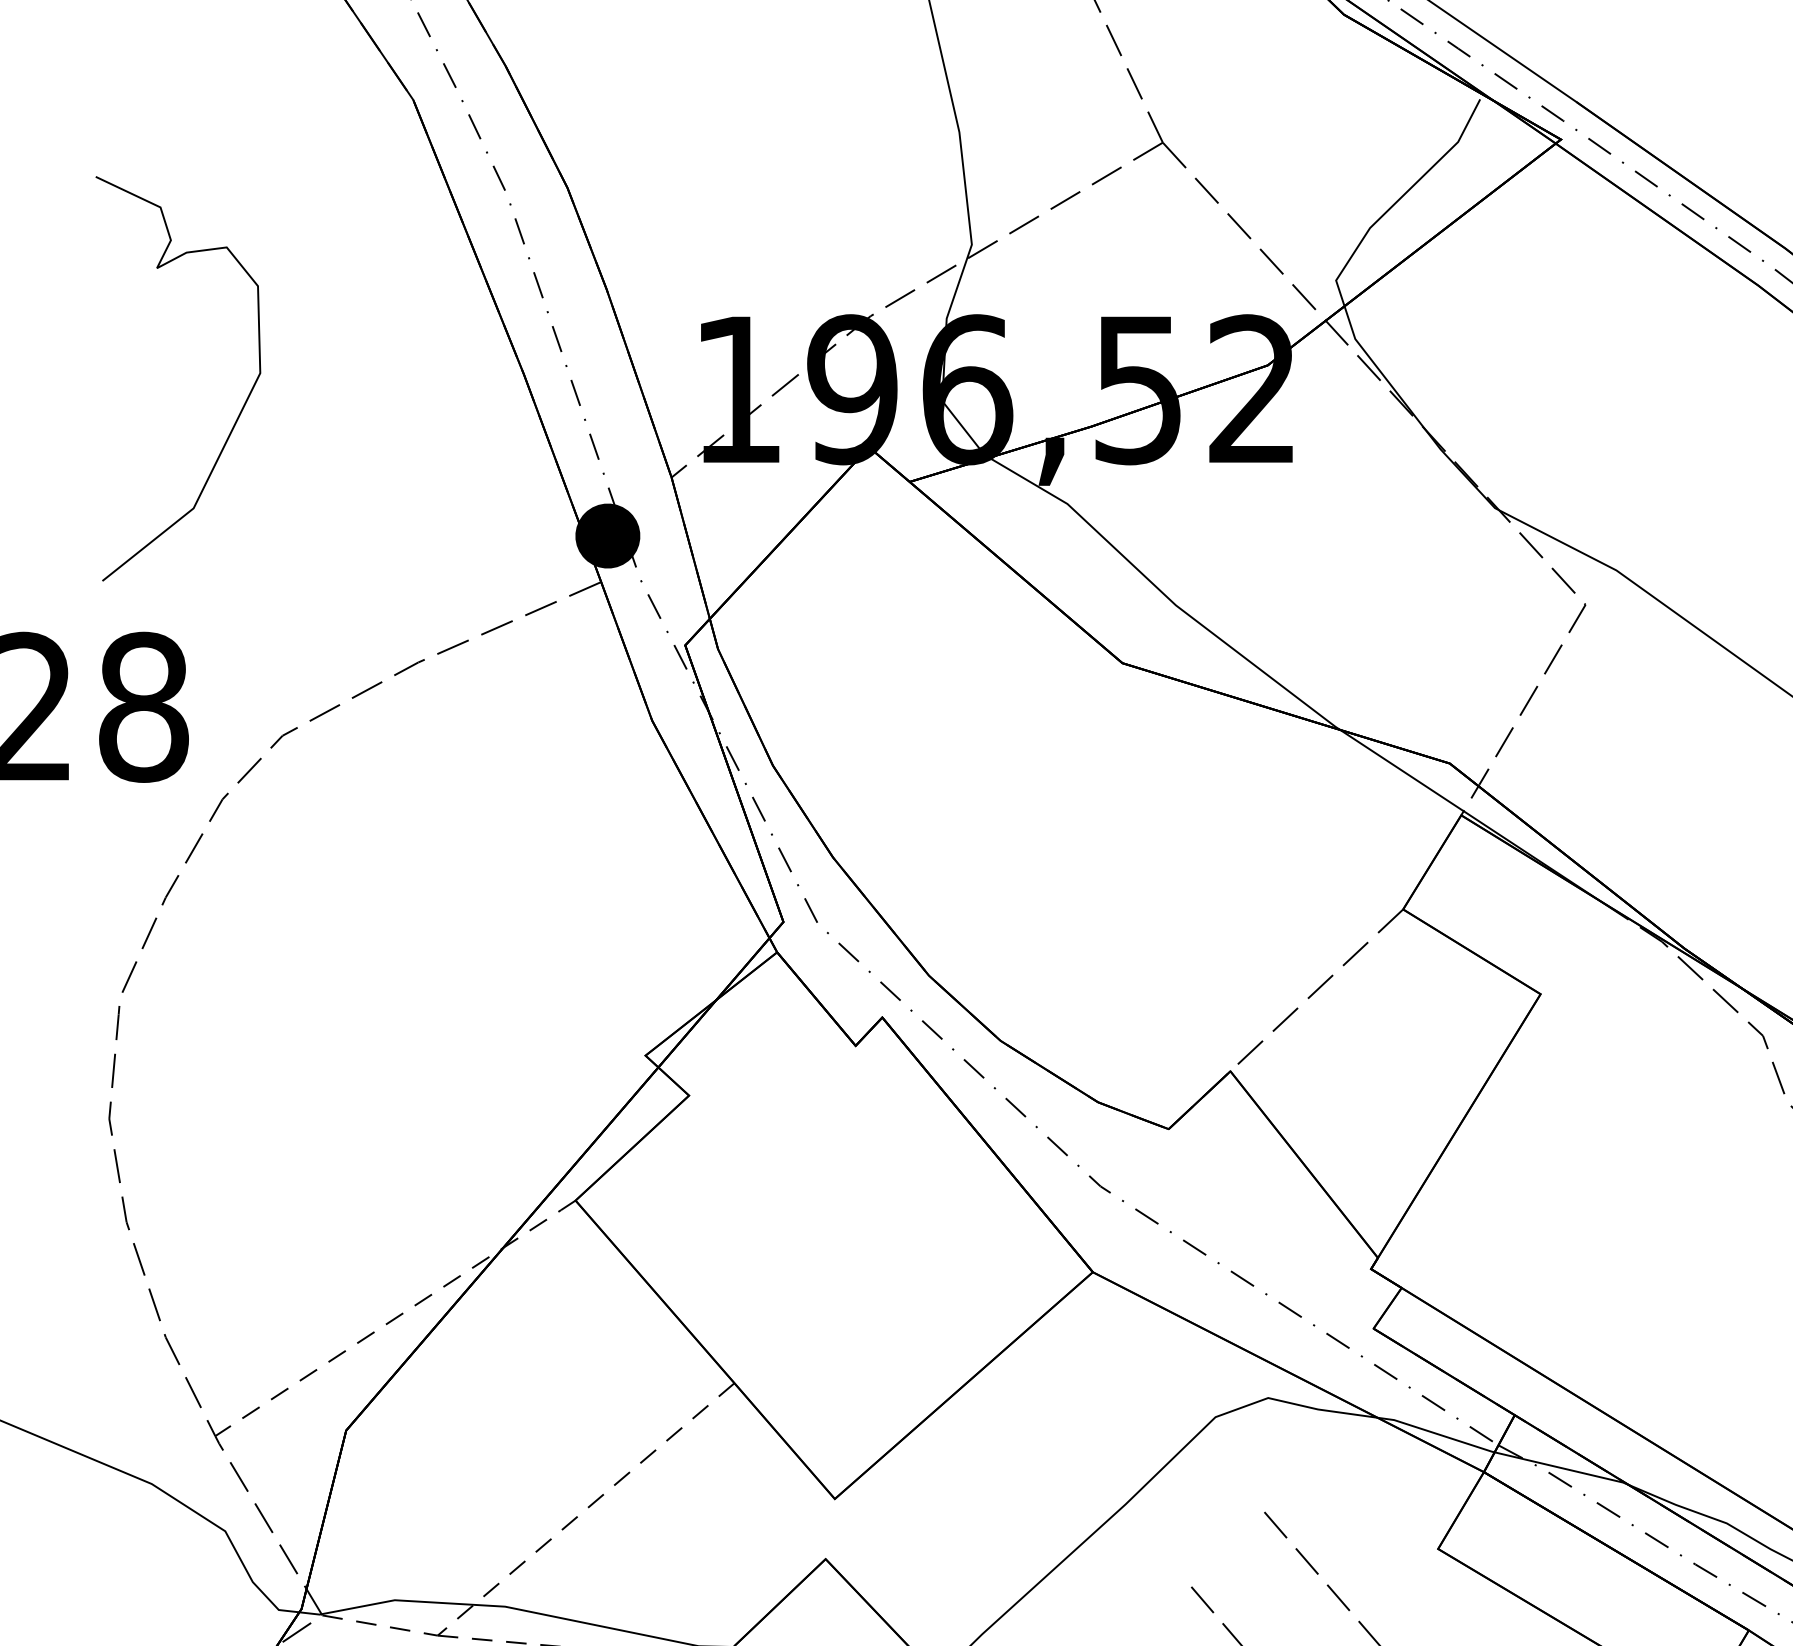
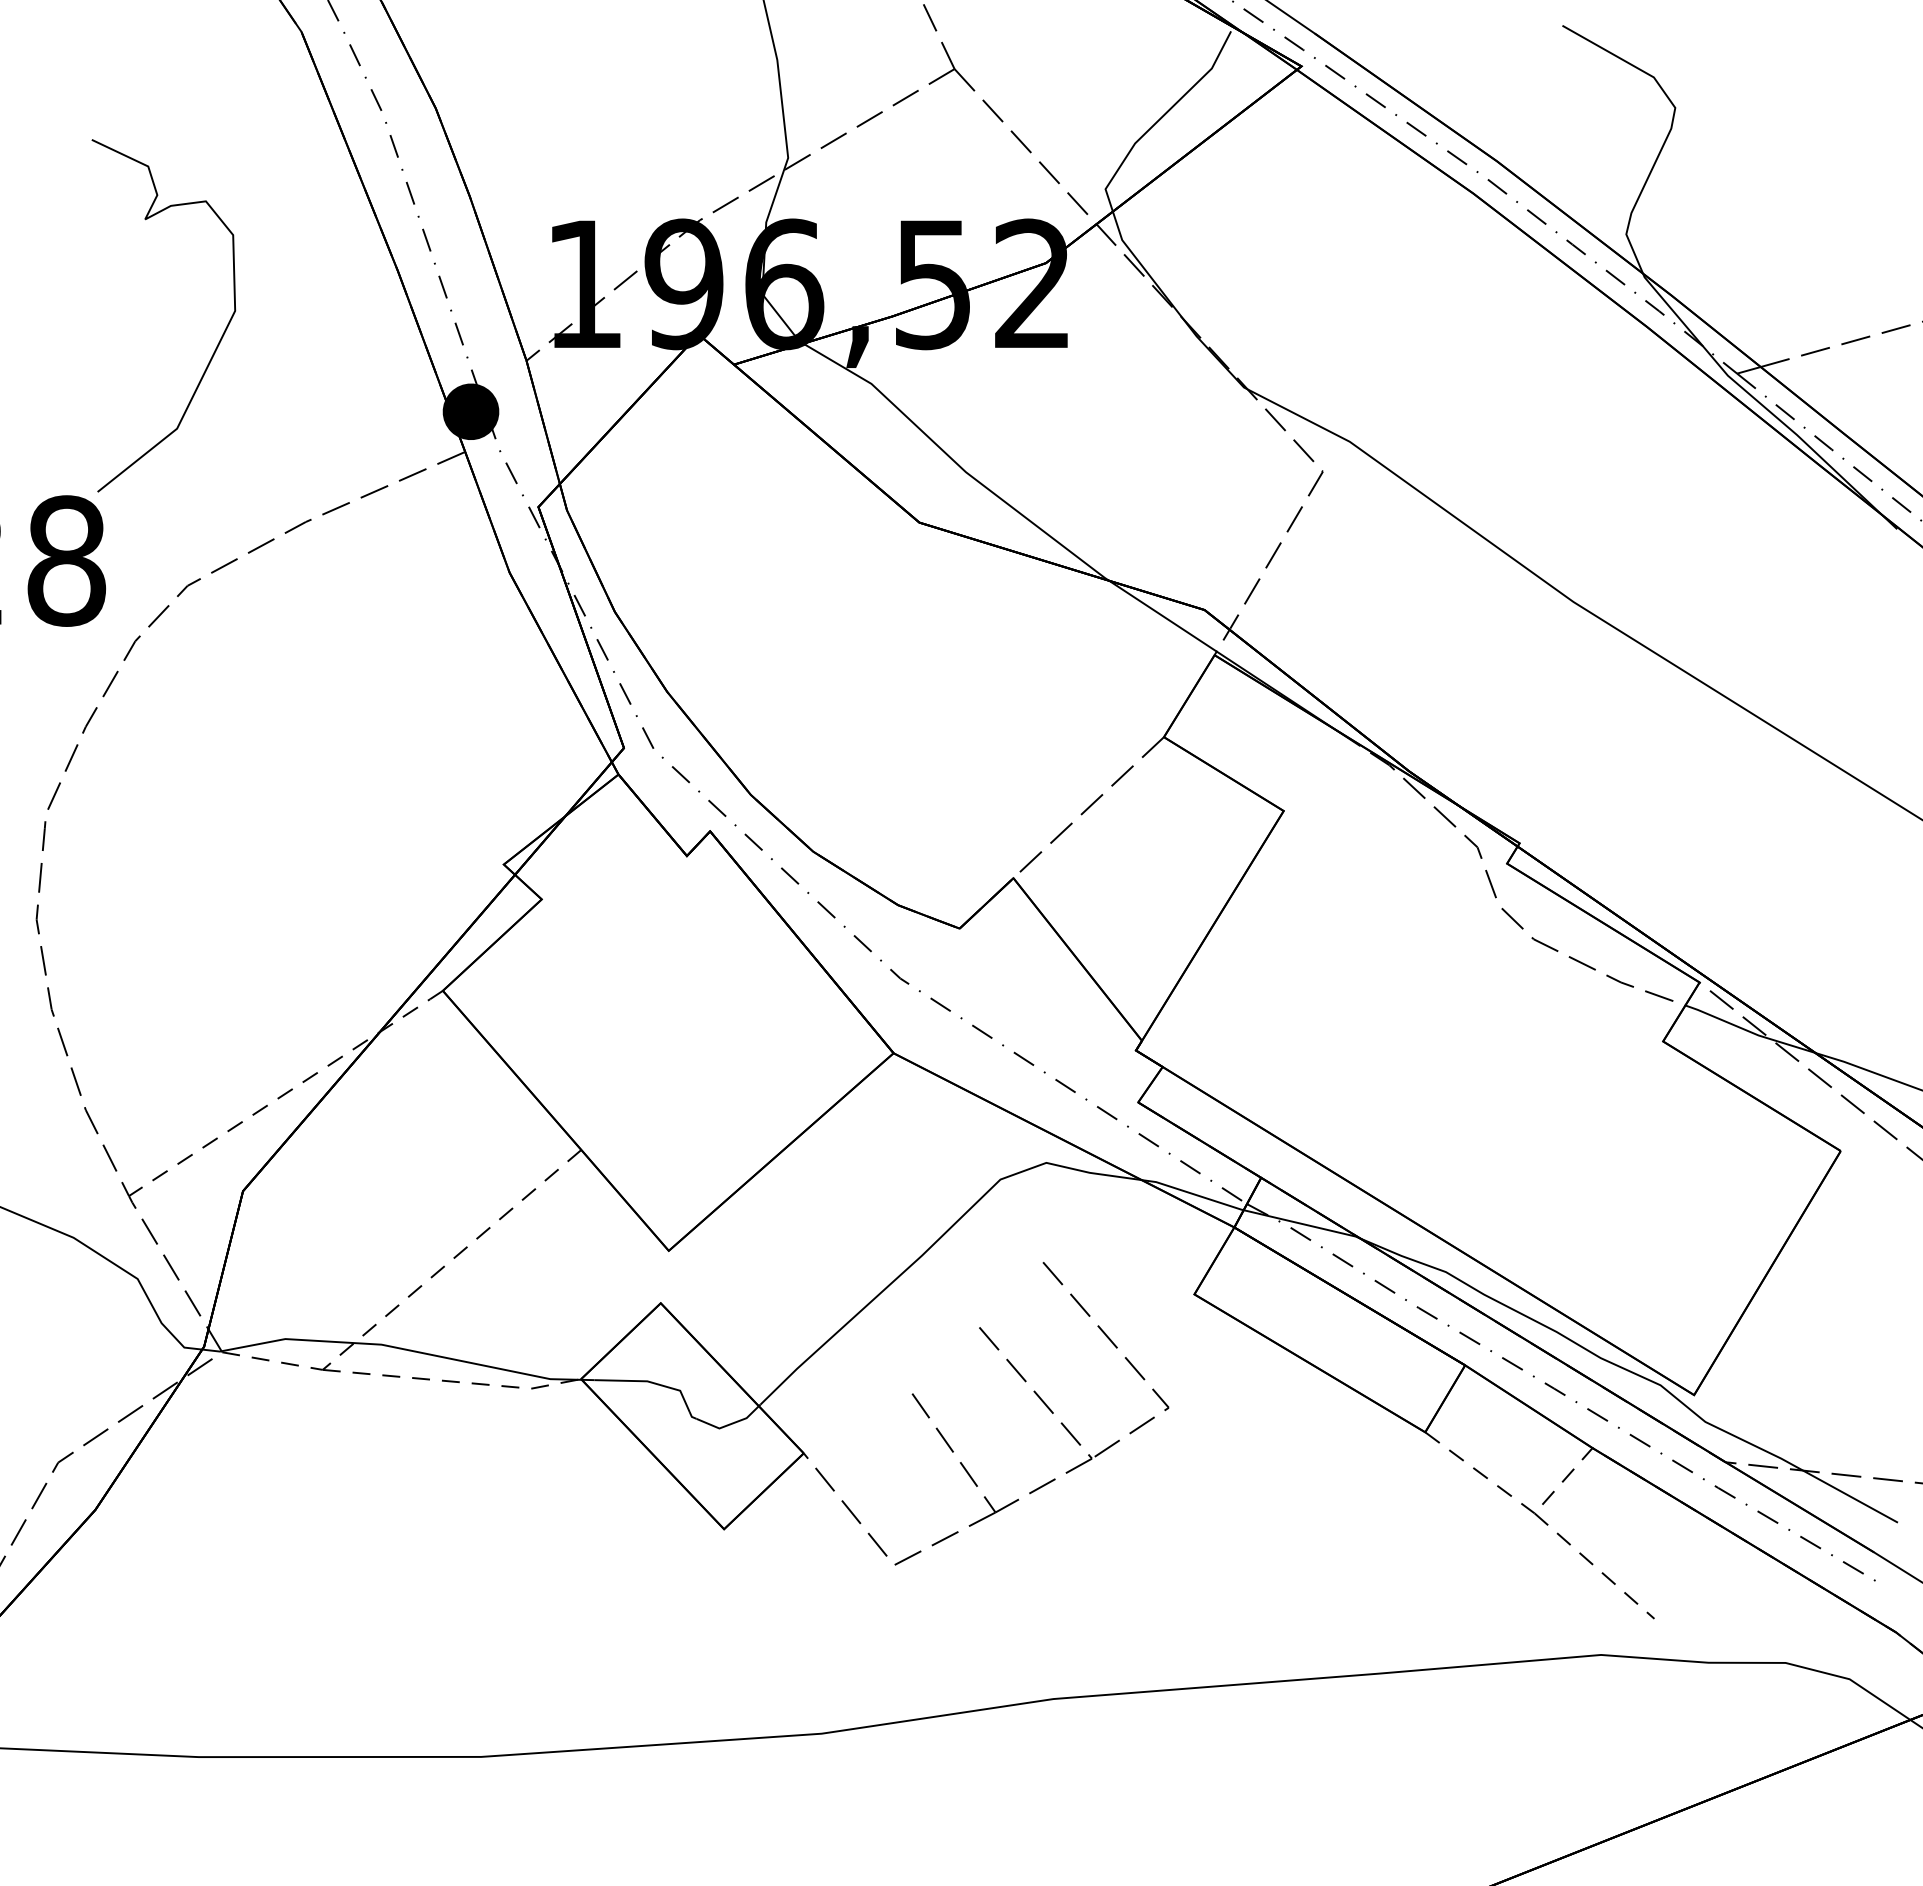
curve: (241, 409) -> (218, 342), moved

